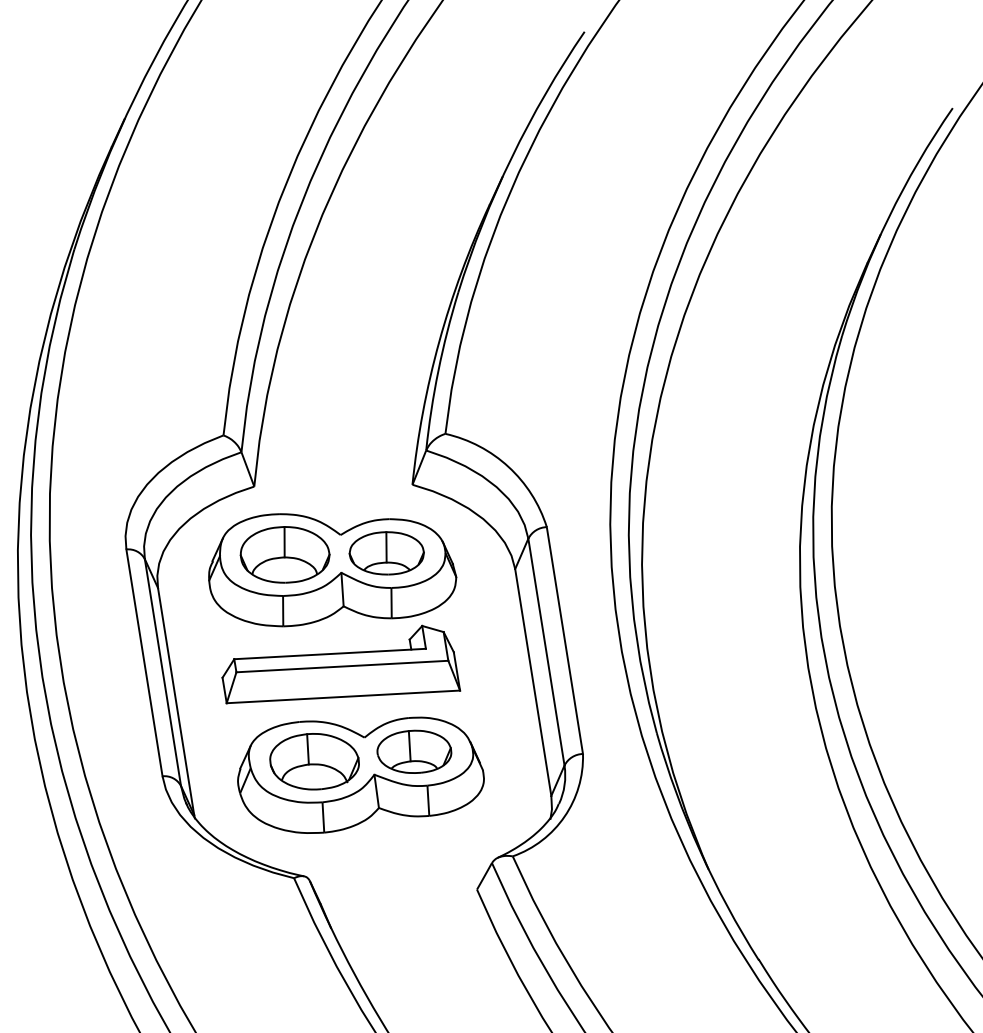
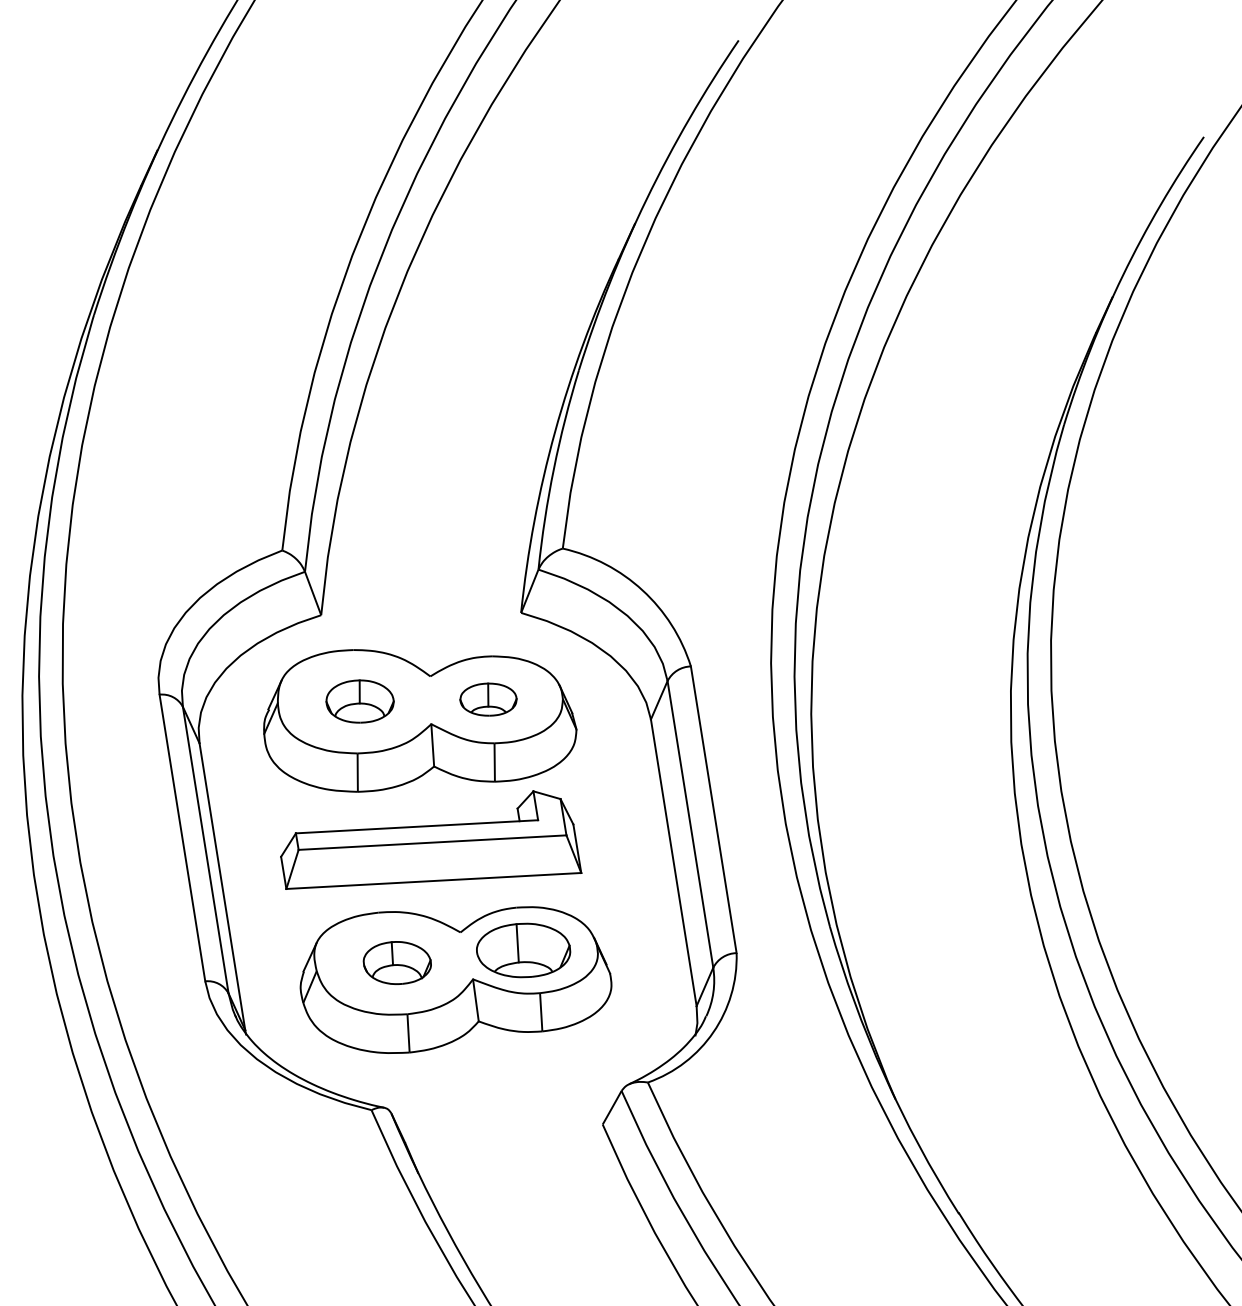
part: (386, 553) -> (488, 699), size x0.6
part: (284, 554) -> (359, 701), size x0.6
part: (314, 761) -> (397, 962), size x0.6

